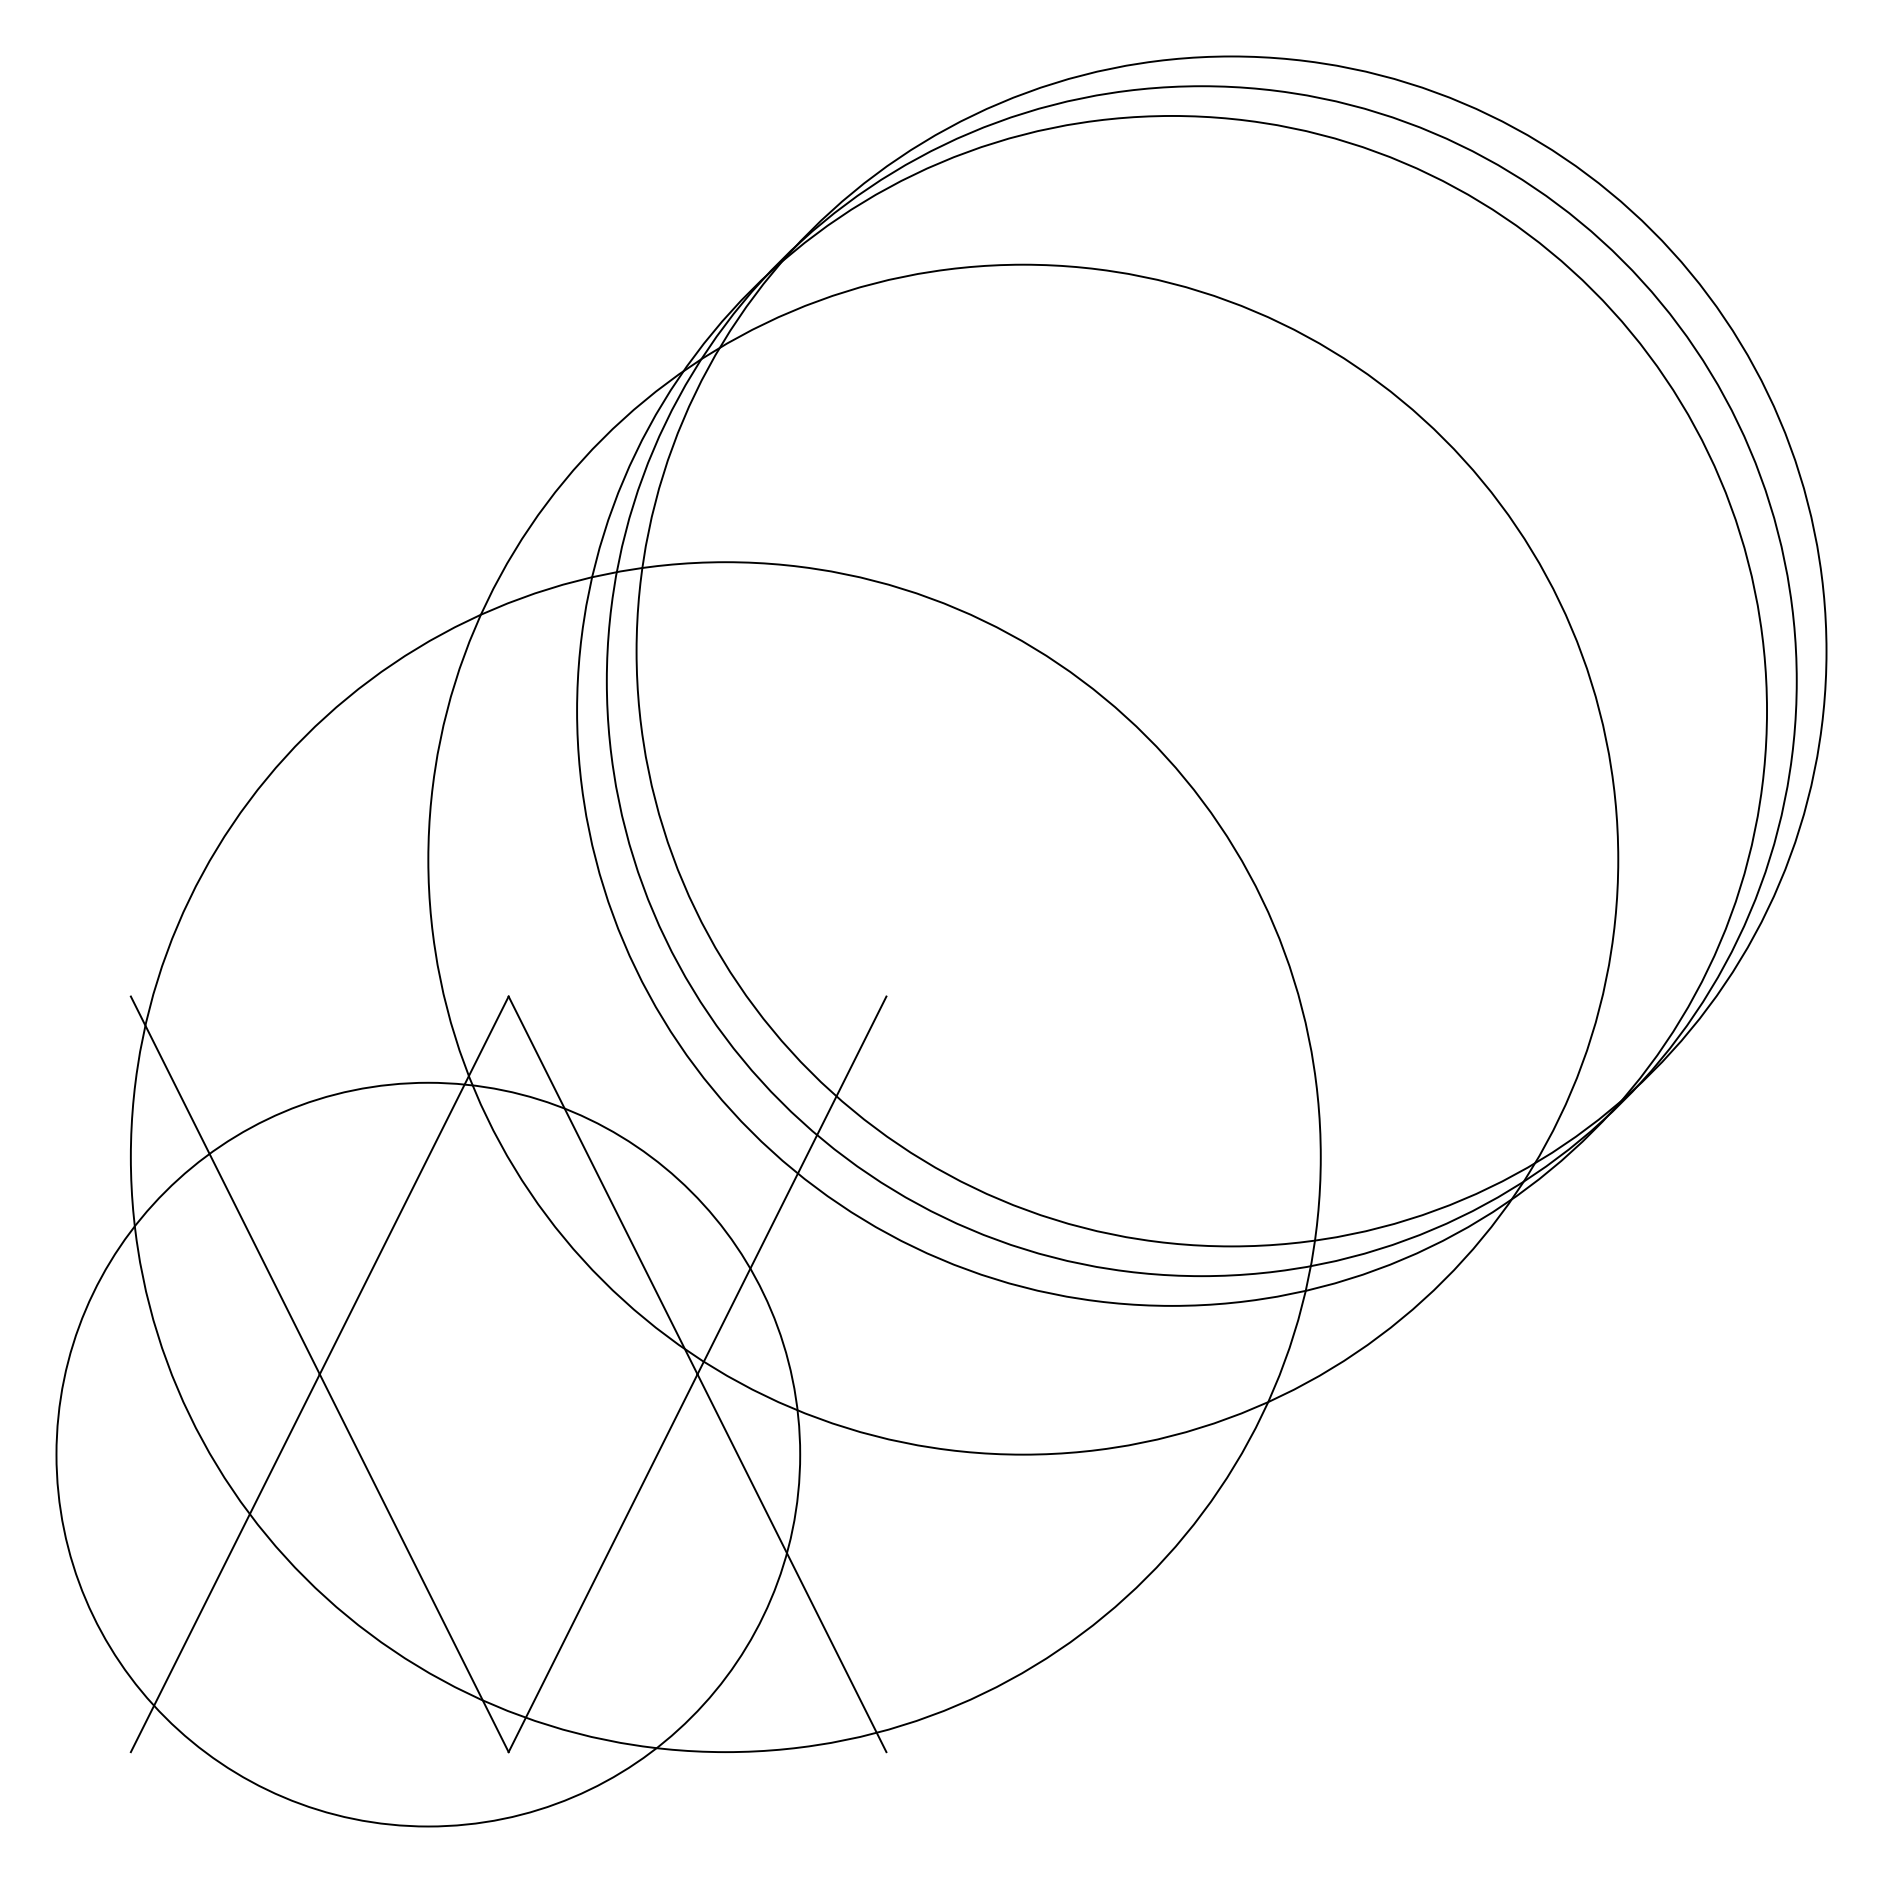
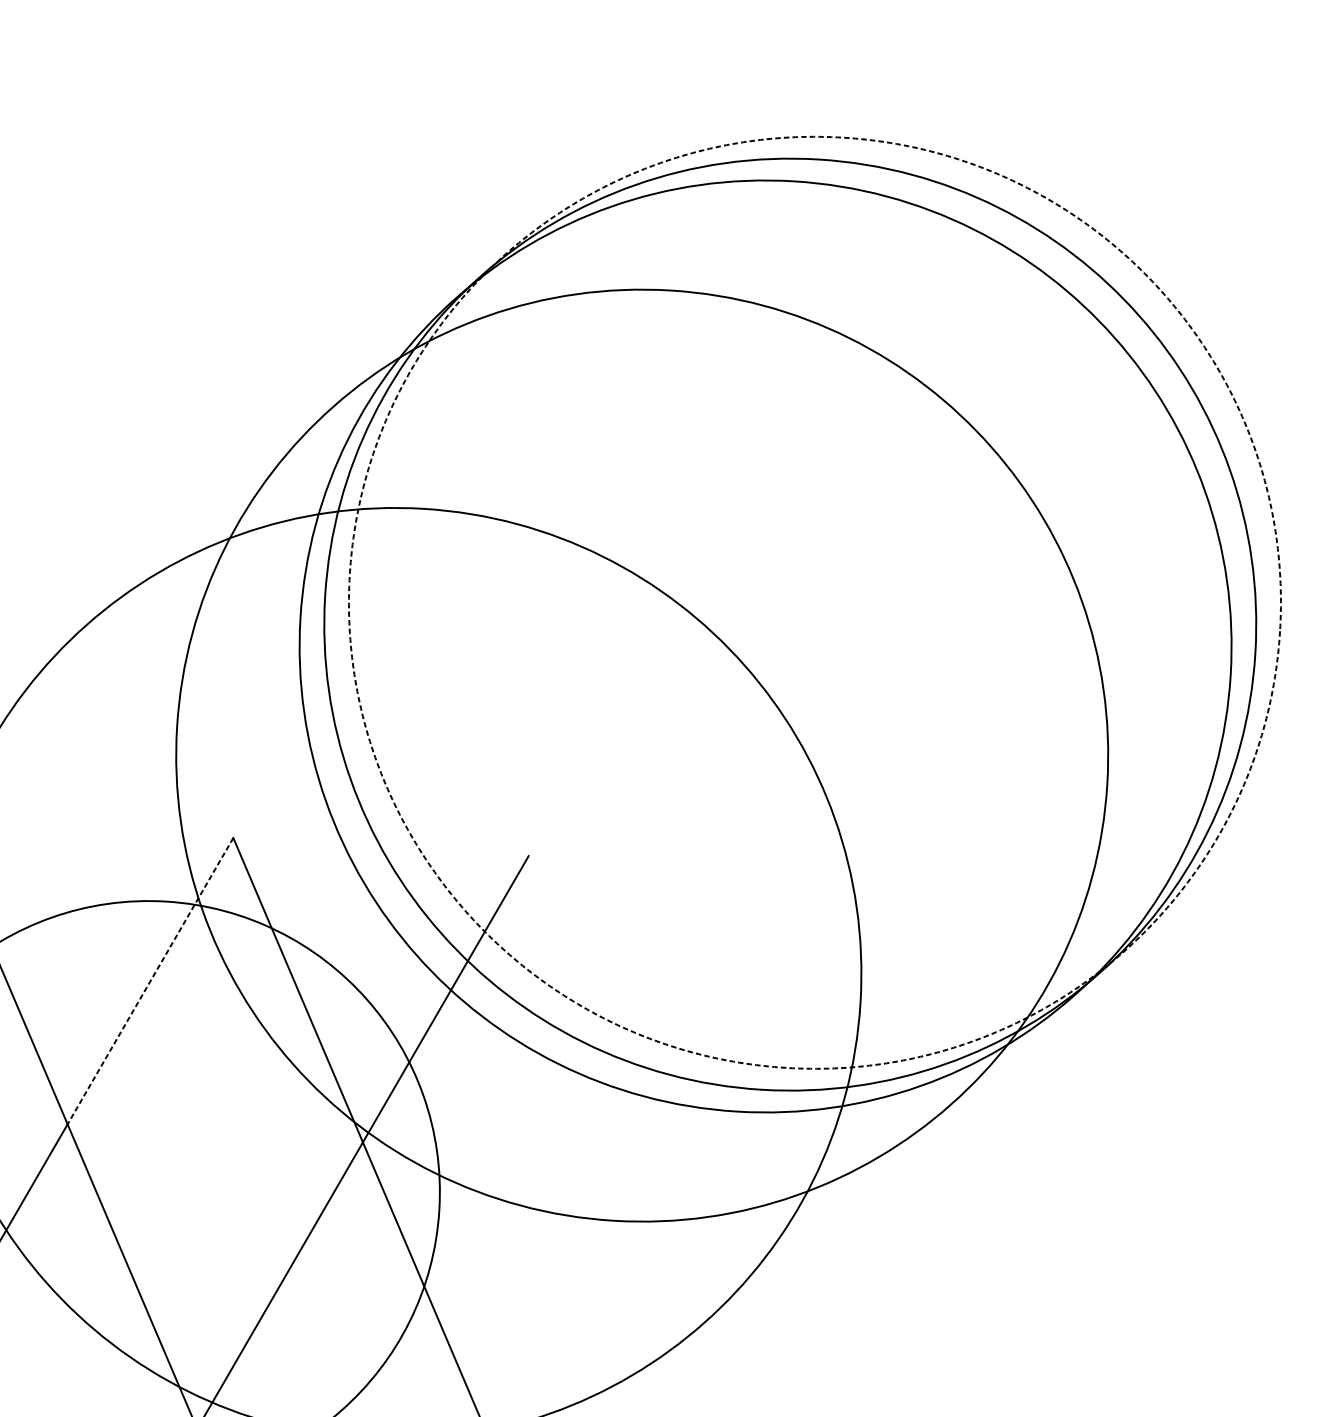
circle: (1231, 651) -> (814, 602), solid -> dashed
line: (414, 1185) -> (150, 981), solid -> dashed

